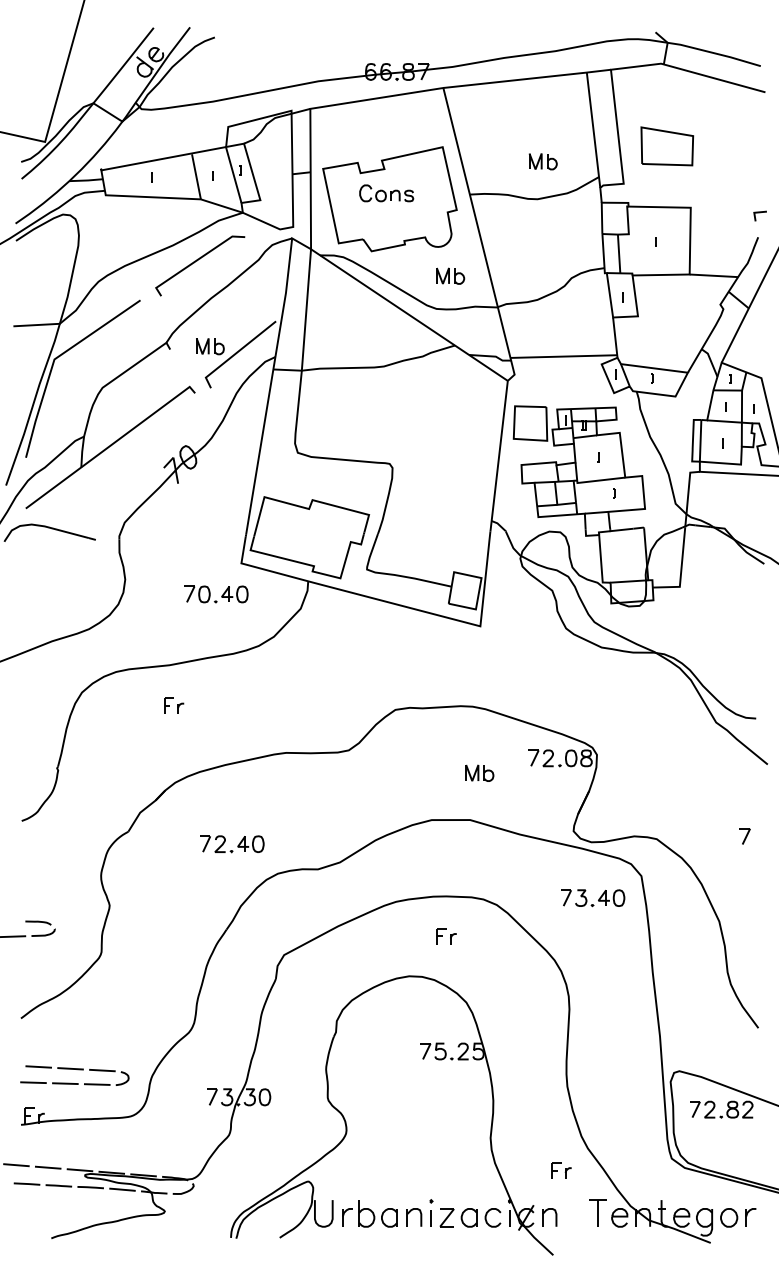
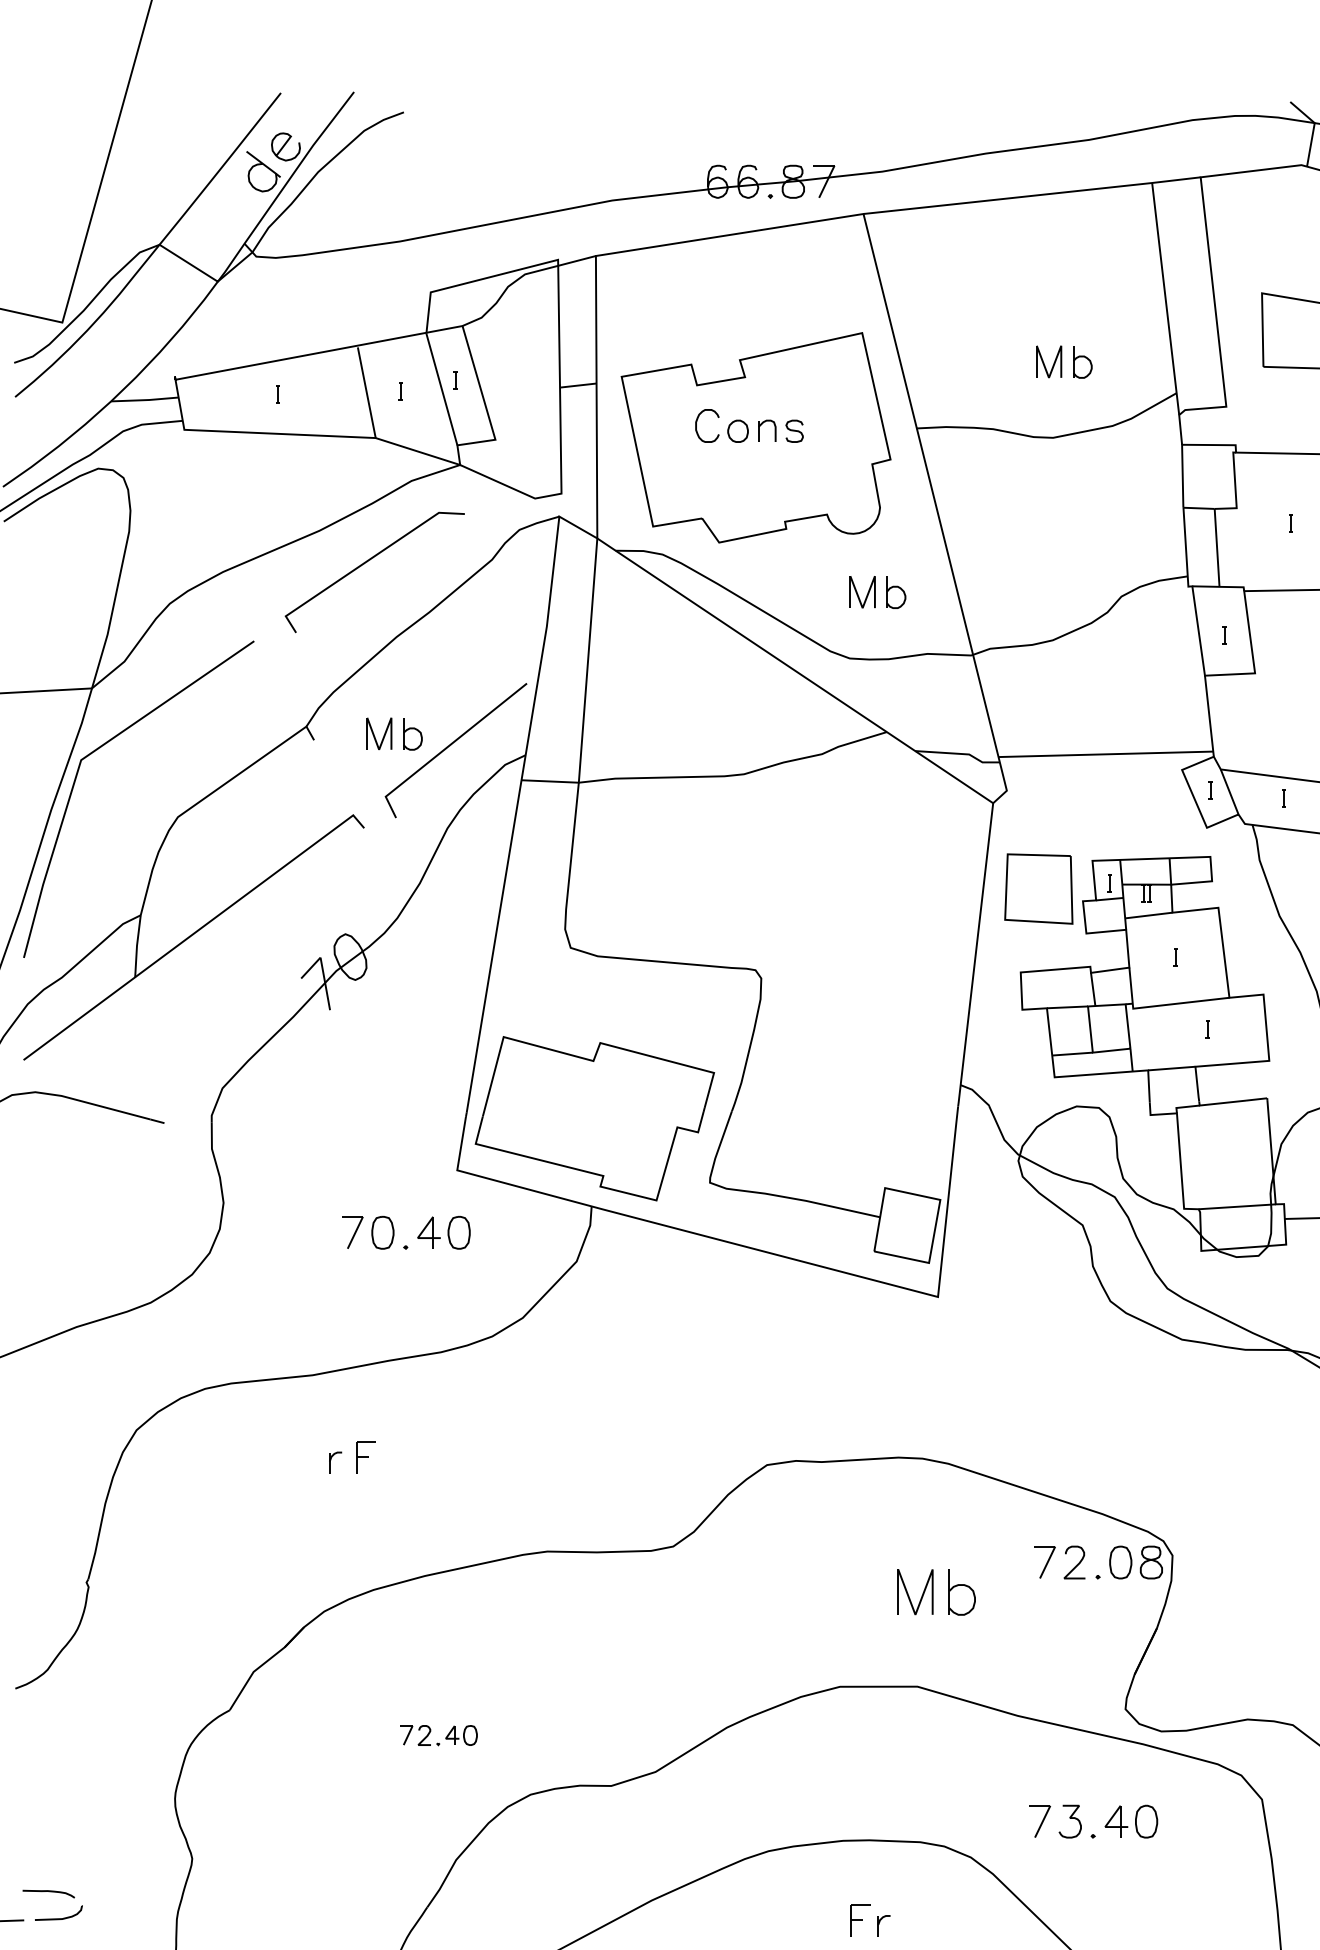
part: (168, 705) -> (364, 1456), moved
part: (479, 772) -> (936, 1591), size x1.4
part: (232, 844) -> (439, 1735), size x0.6
part: (593, 898) -> (1095, 1822), moved

